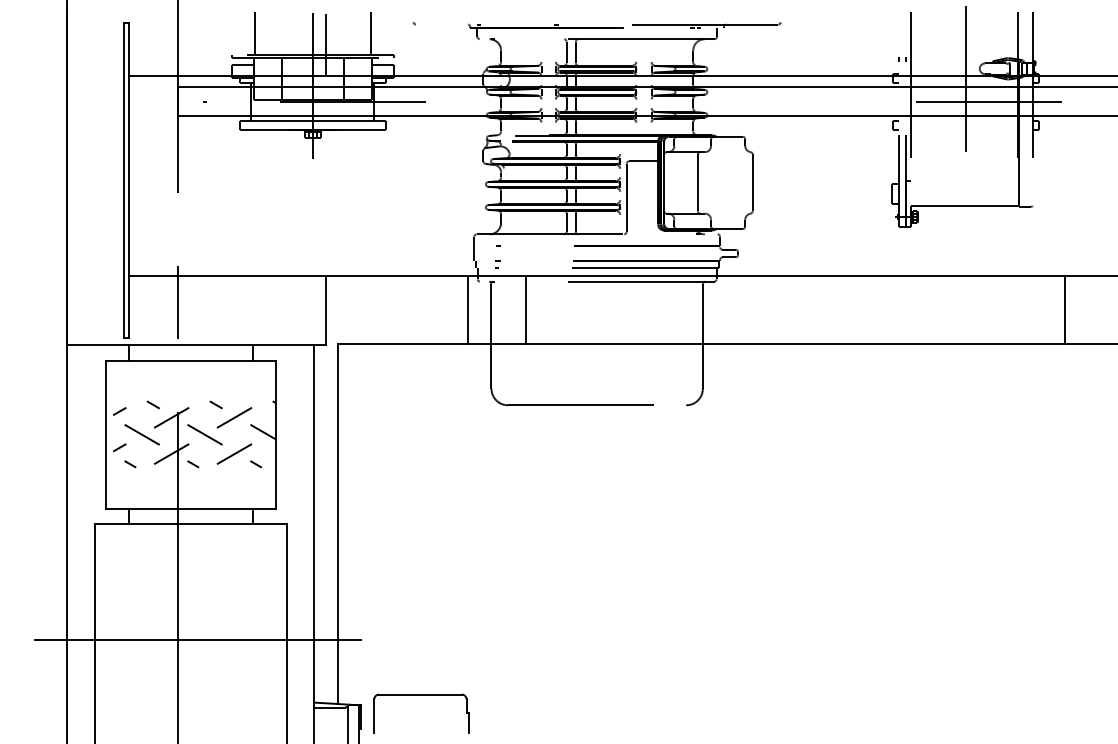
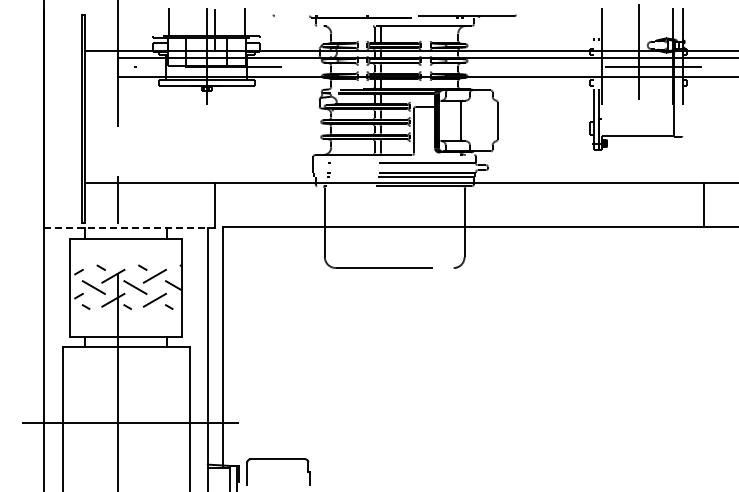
line: (468, 309) -> (309, 204), removed
line: (525, 309) -> (347, 204), removed
line: (196, 345) -> (129, 228), solid -> dashed

